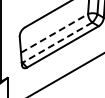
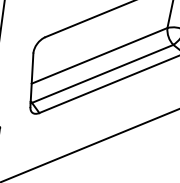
line: (54, 33) -> (99, 55), dashed -> solid
line: (57, 42) -> (102, 73), dashed -> solid

